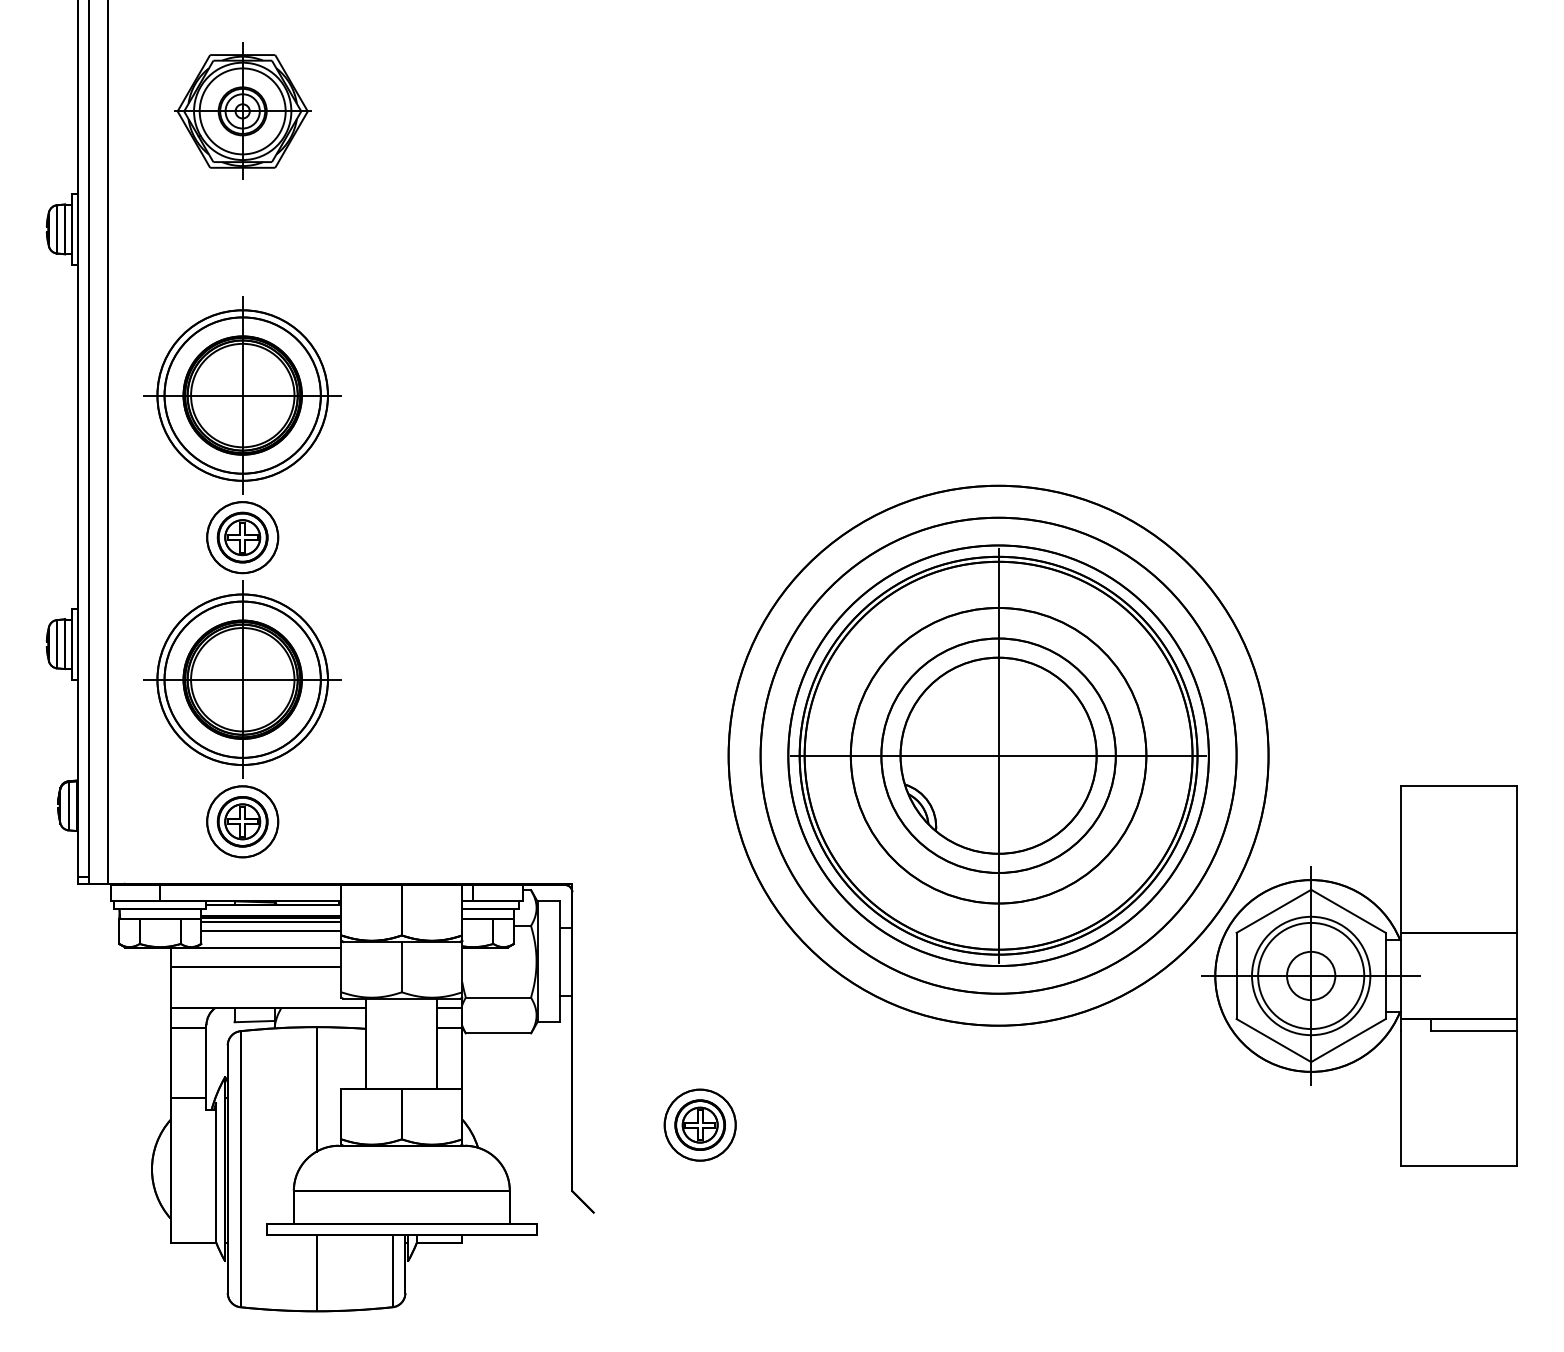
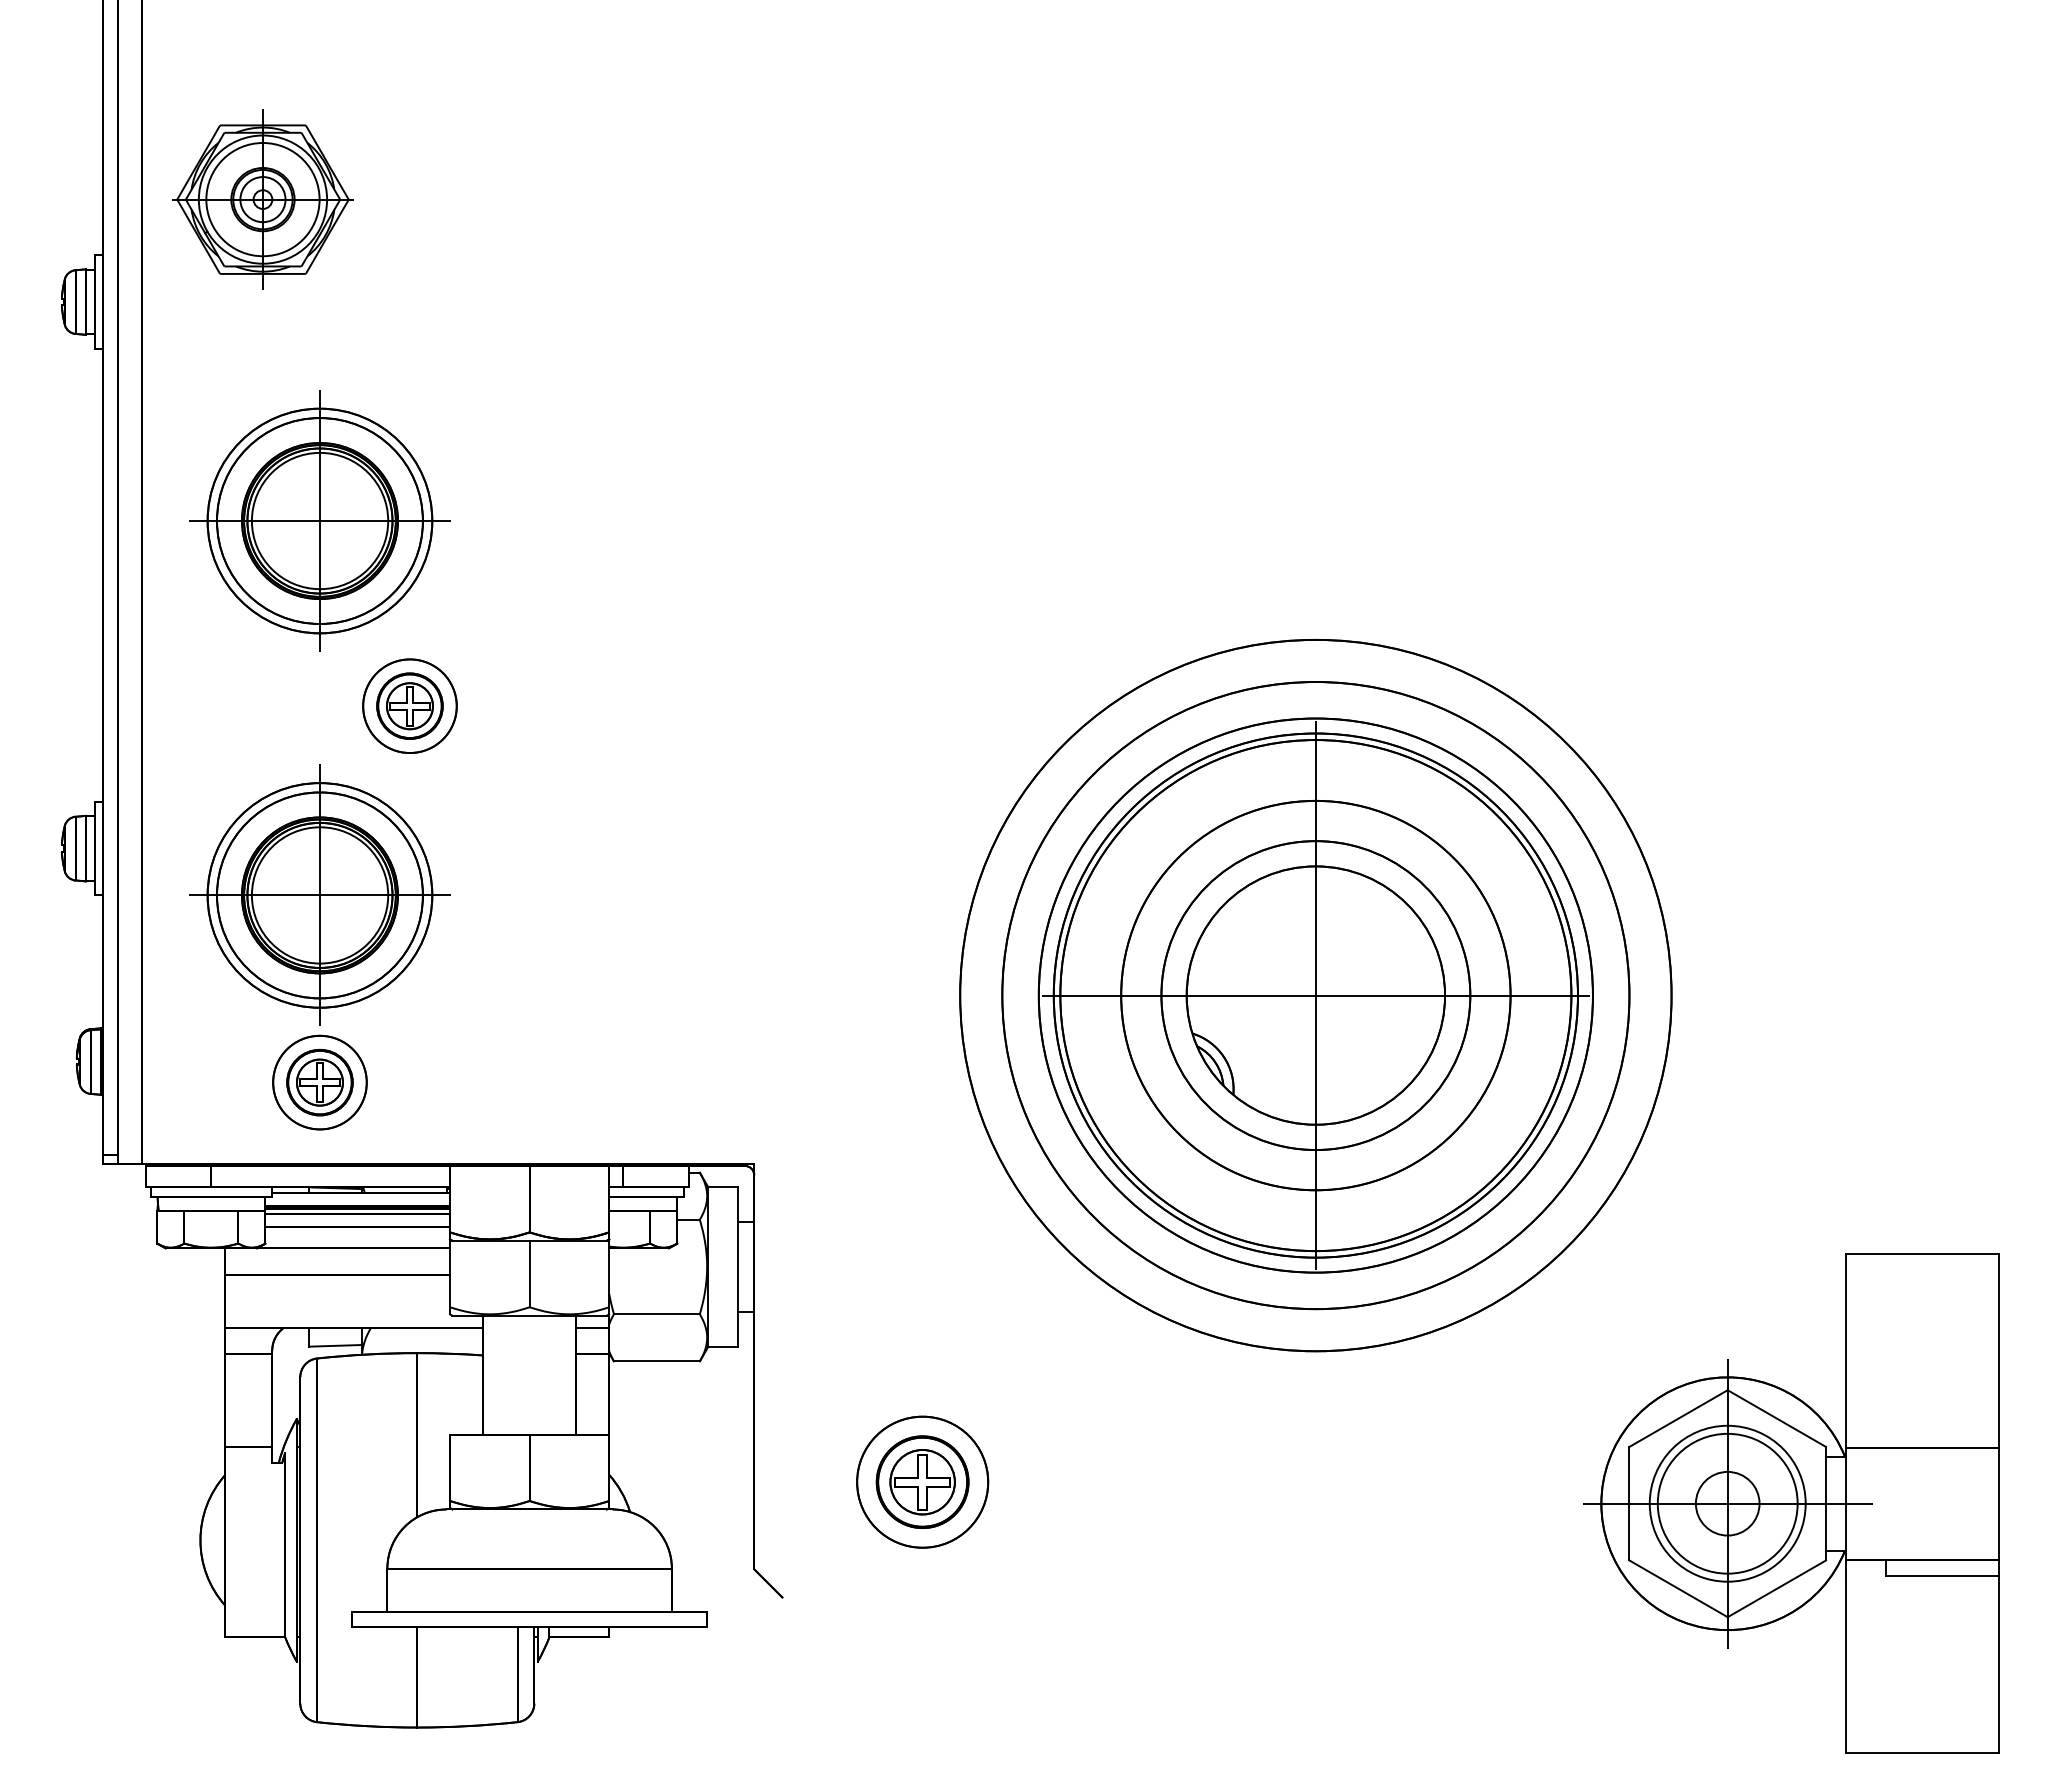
part: (242, 111) -> (262, 199), moved
part: (242, 537) -> (409, 705), moved
part: (1359, 975) -> (1791, 1503), moved
part: (700, 1125) -> (922, 1482), size x1.4

